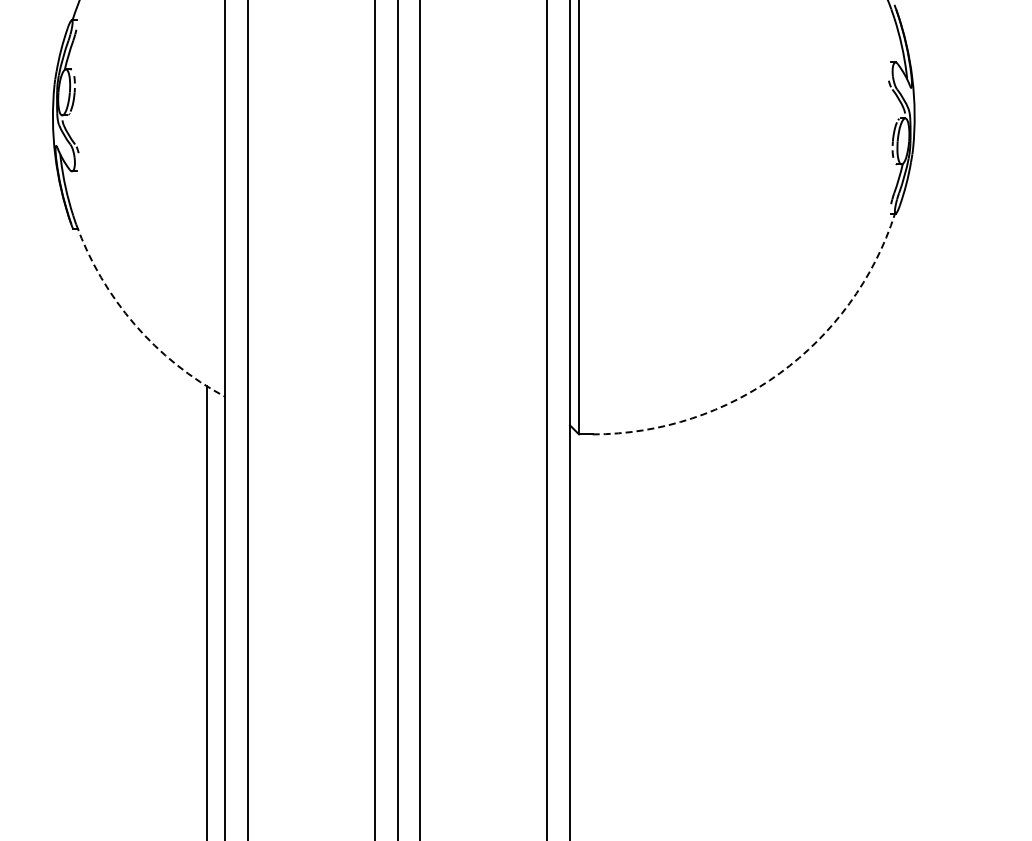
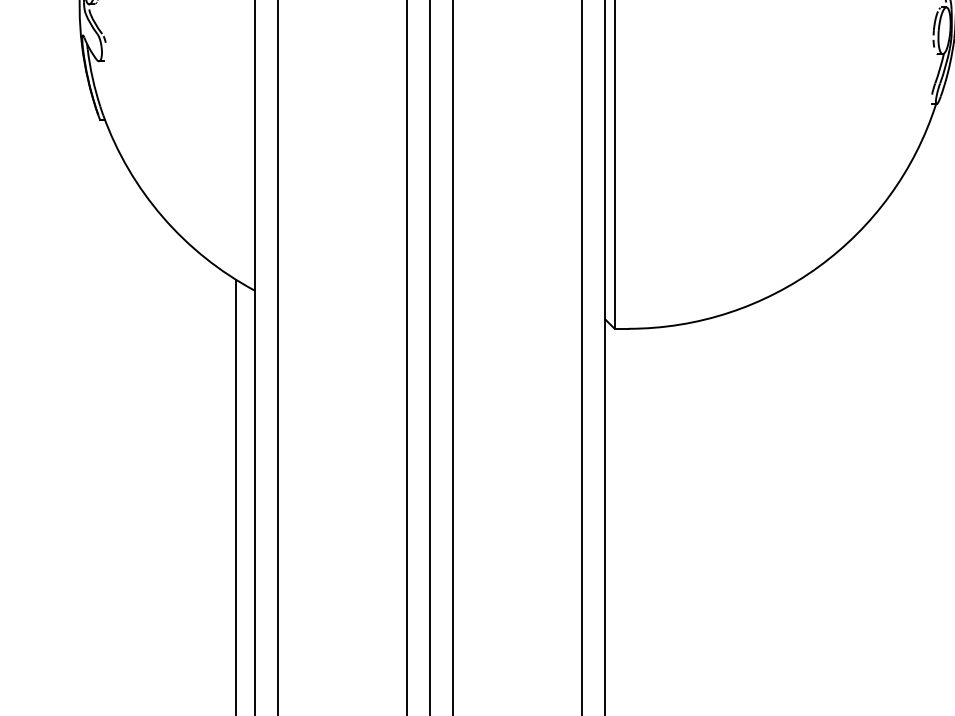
arc: (134, 324) -> (162, 217), dashed -> solid
arc: (779, 373) -> (818, 266), dashed -> solid

